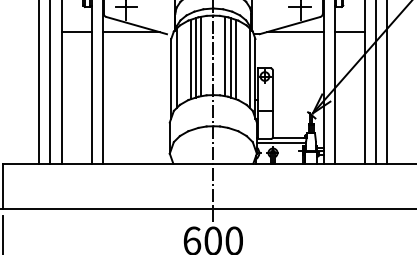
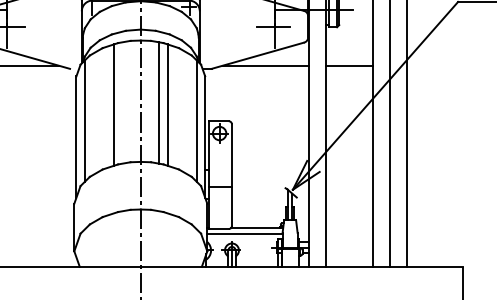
line: (201, 56) -> (122, 102), removed
line: (190, 59) -> (105, 107), removed
line: (235, 59) -> (174, 107), removed

